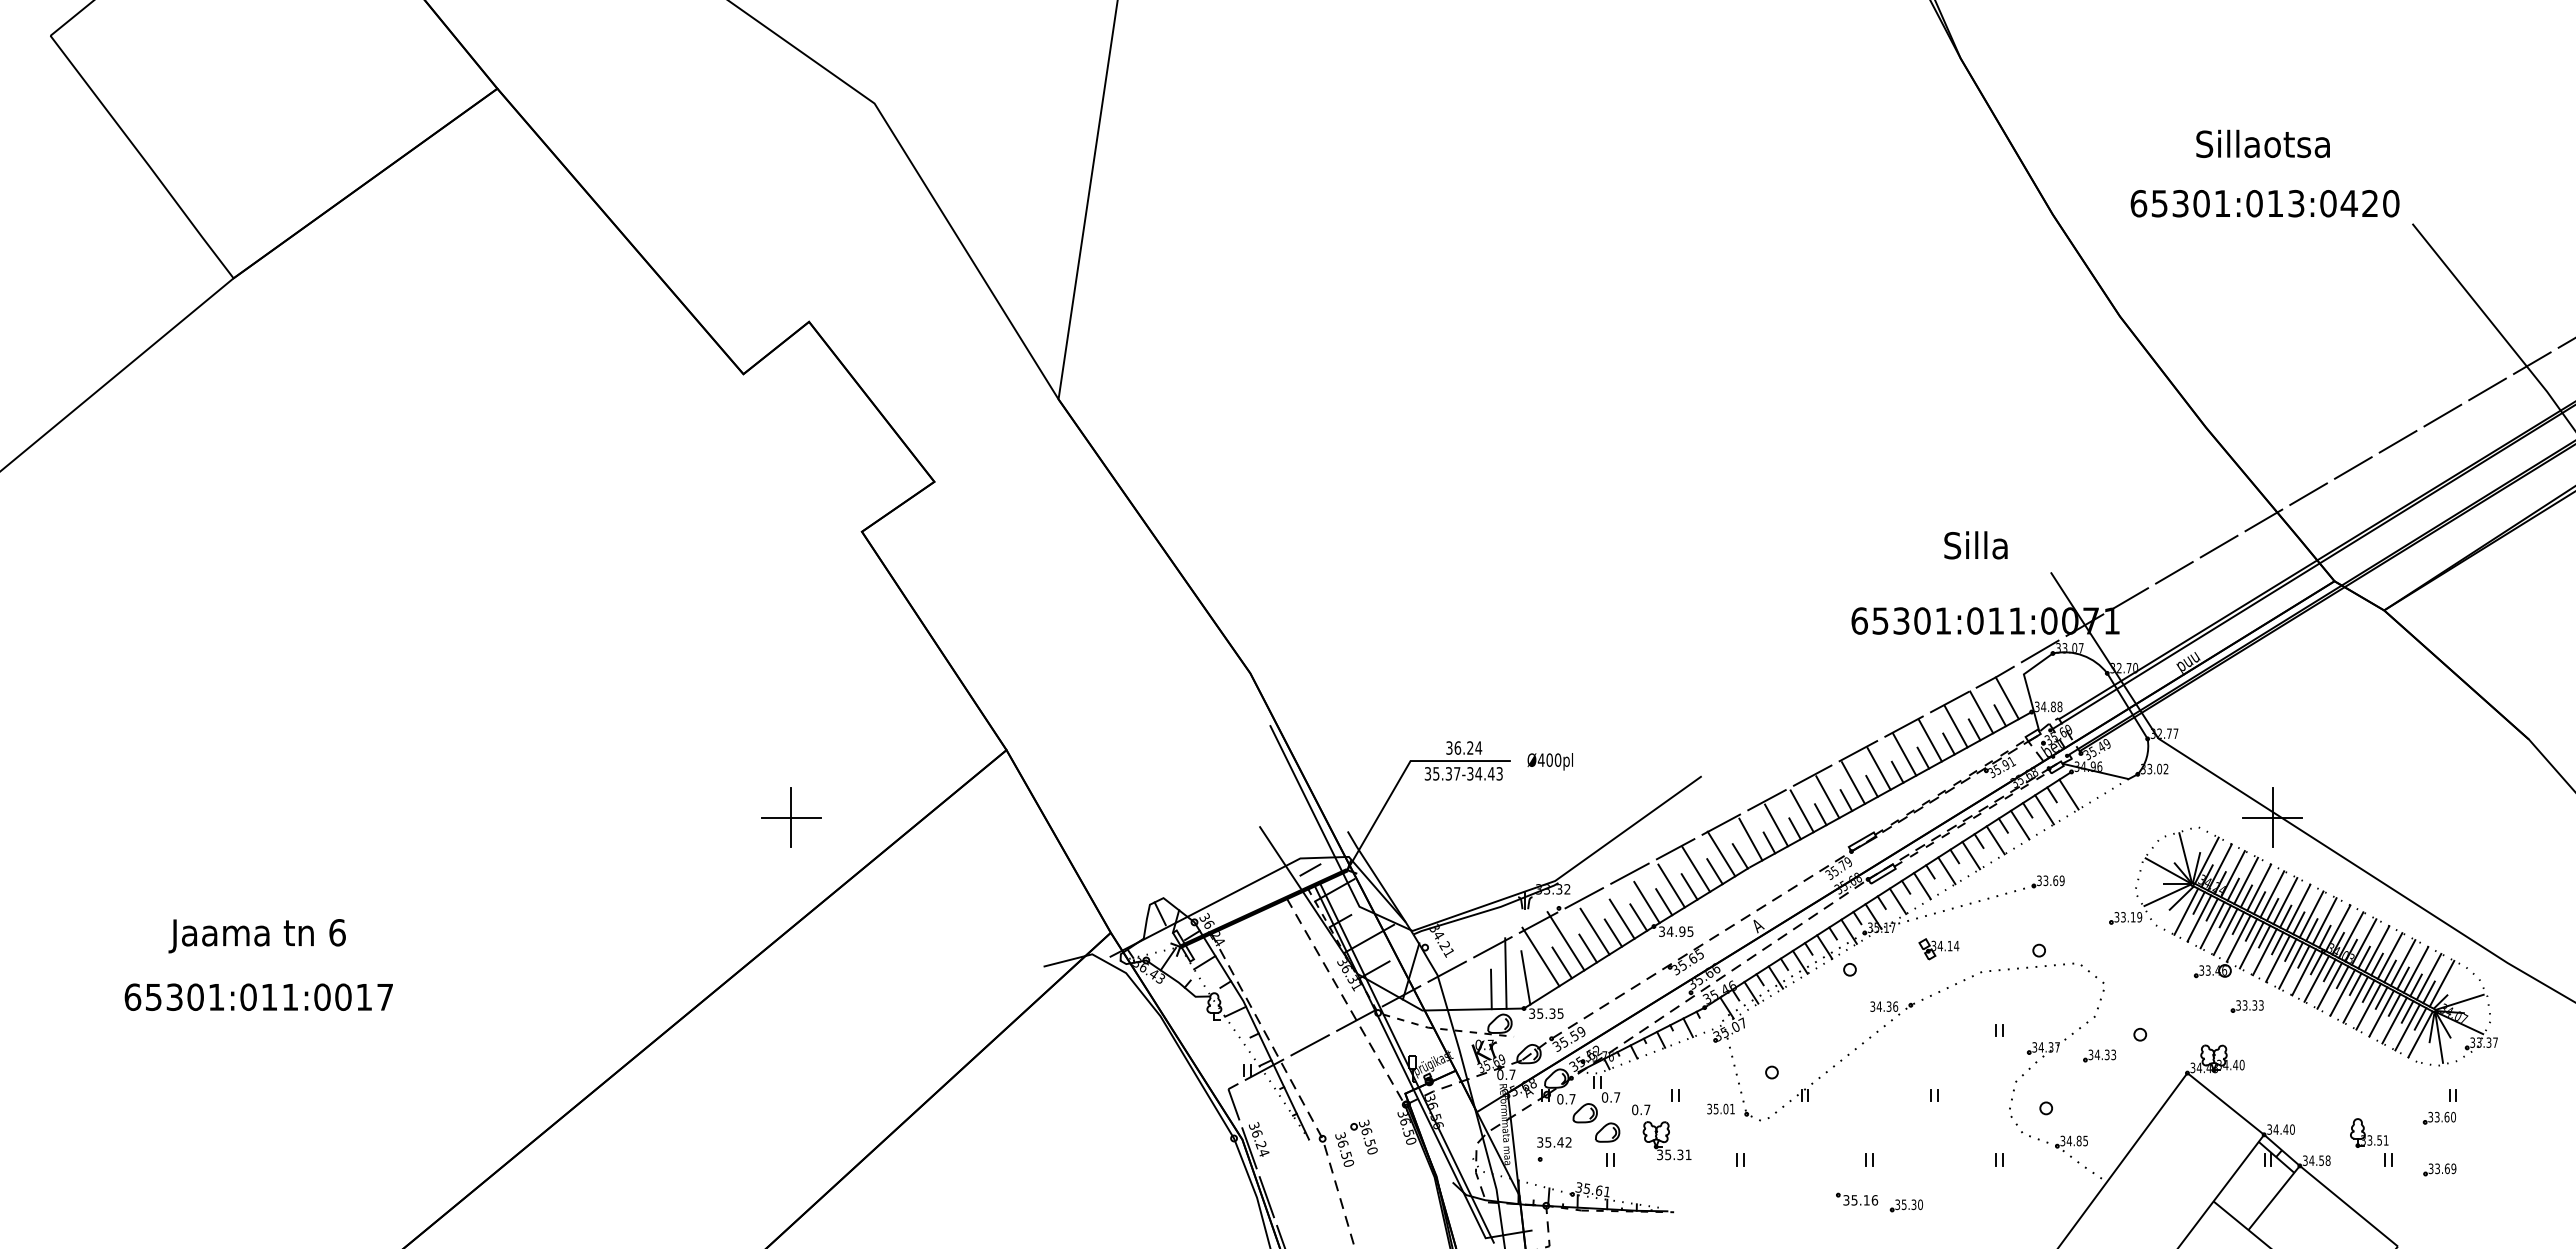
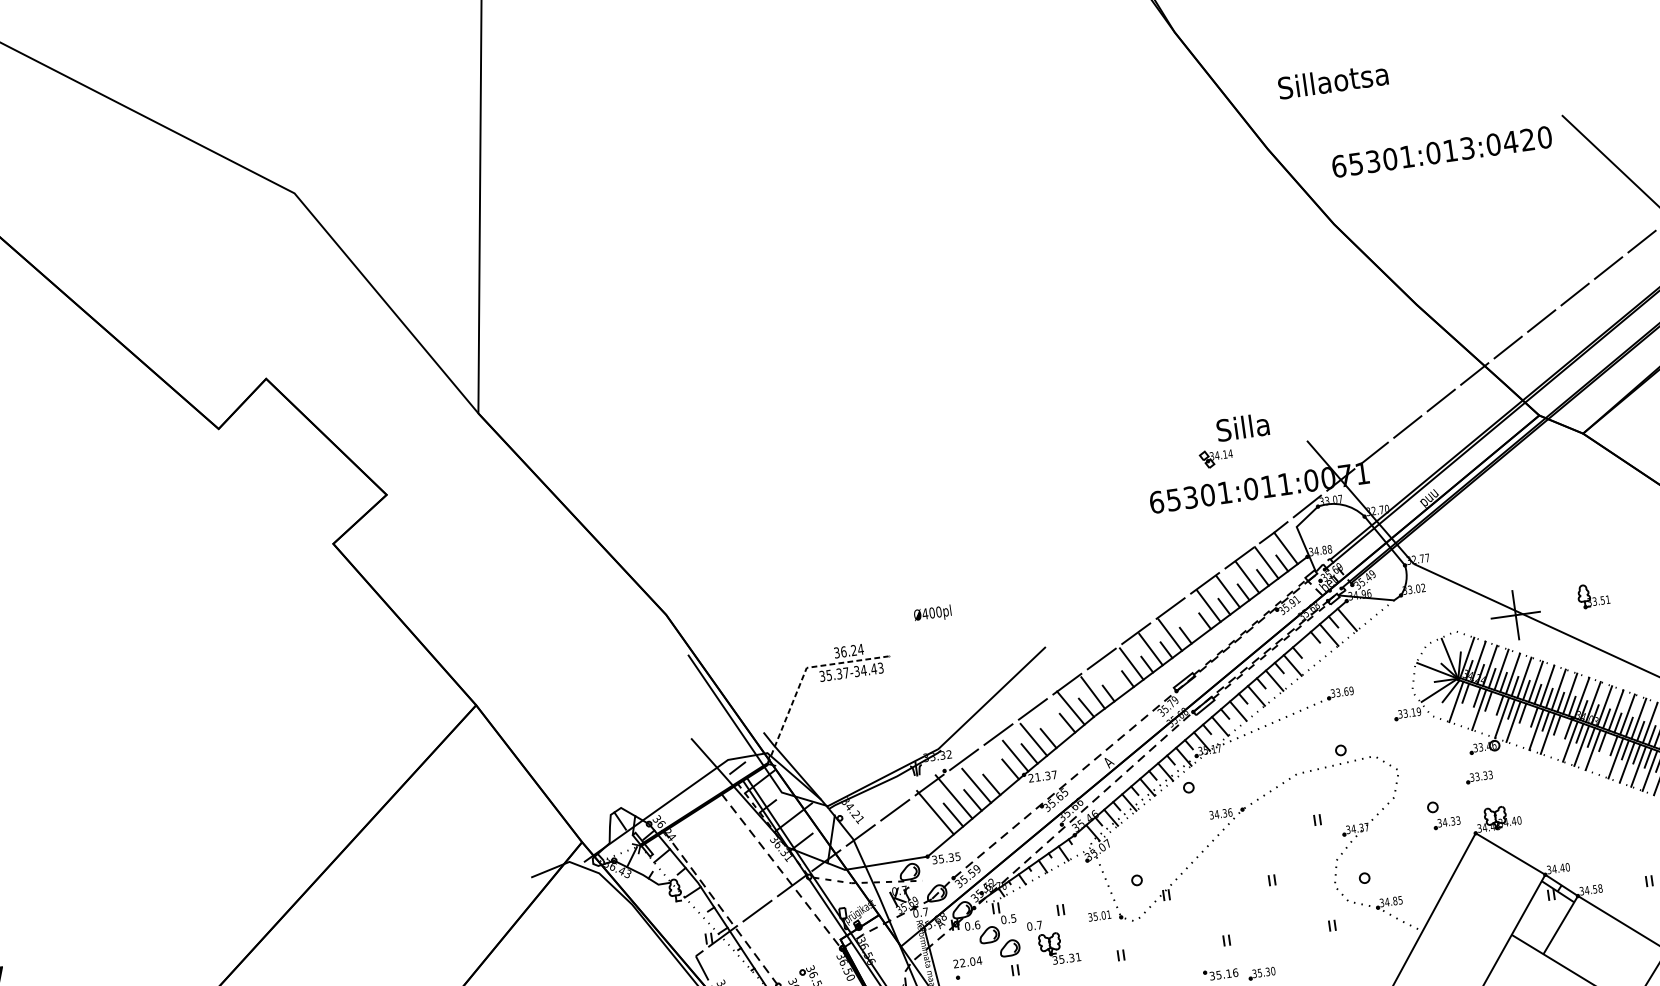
text: (2262, 143) -> (1332, 80), moved
text: (2264, 203) -> (1441, 151), moved
text: (1549, 761) -> (932, 614), moved
line: (1878, 768) -> (1189, 620), removed
line: (1404, 771) -> (803, 677), solid -> dashed
part: (791, 817) -> (308, 784), removed
line: (2019, 824) -> (1310, 649), removed
line: (1776, 825) -> (1112, 678), removed
line: (1696, 869) -> (1052, 723), removed
line: (1621, 918) -> (996, 772), removed
line: (2199, 918) -> (1467, 705), removed
text: (1676, 931) -> (1043, 776), 34.95 -> 21.37
line: (2225, 931) -> (1490, 713), removed
part: (1938, 949) -> (1216, 458), moved
line: (2264, 952) -> (1524, 726), removed
line: (2303, 972) -> (1558, 737), removed
line: (1505, 973) -> (908, 830), removed
line: (1525, 977) -> (925, 831), removed
line: (1491, 989) -> (898, 844), removed
line: (2355, 999) -> (1604, 754), removed
part: (2246, 1006) -> (1478, 777), moved
part: (2099, 1055) -> (1446, 822), moved
text: (1617, 1097) -> (1013, 918), 0.7 -> 0.5
text: (1572, 1099) -> (977, 925), 0.7 -> 0.6
part: (2369, 1132) -> (1593, 595), moved
text: (1554, 1142) -> (967, 962), 35.42 -> 22.04

